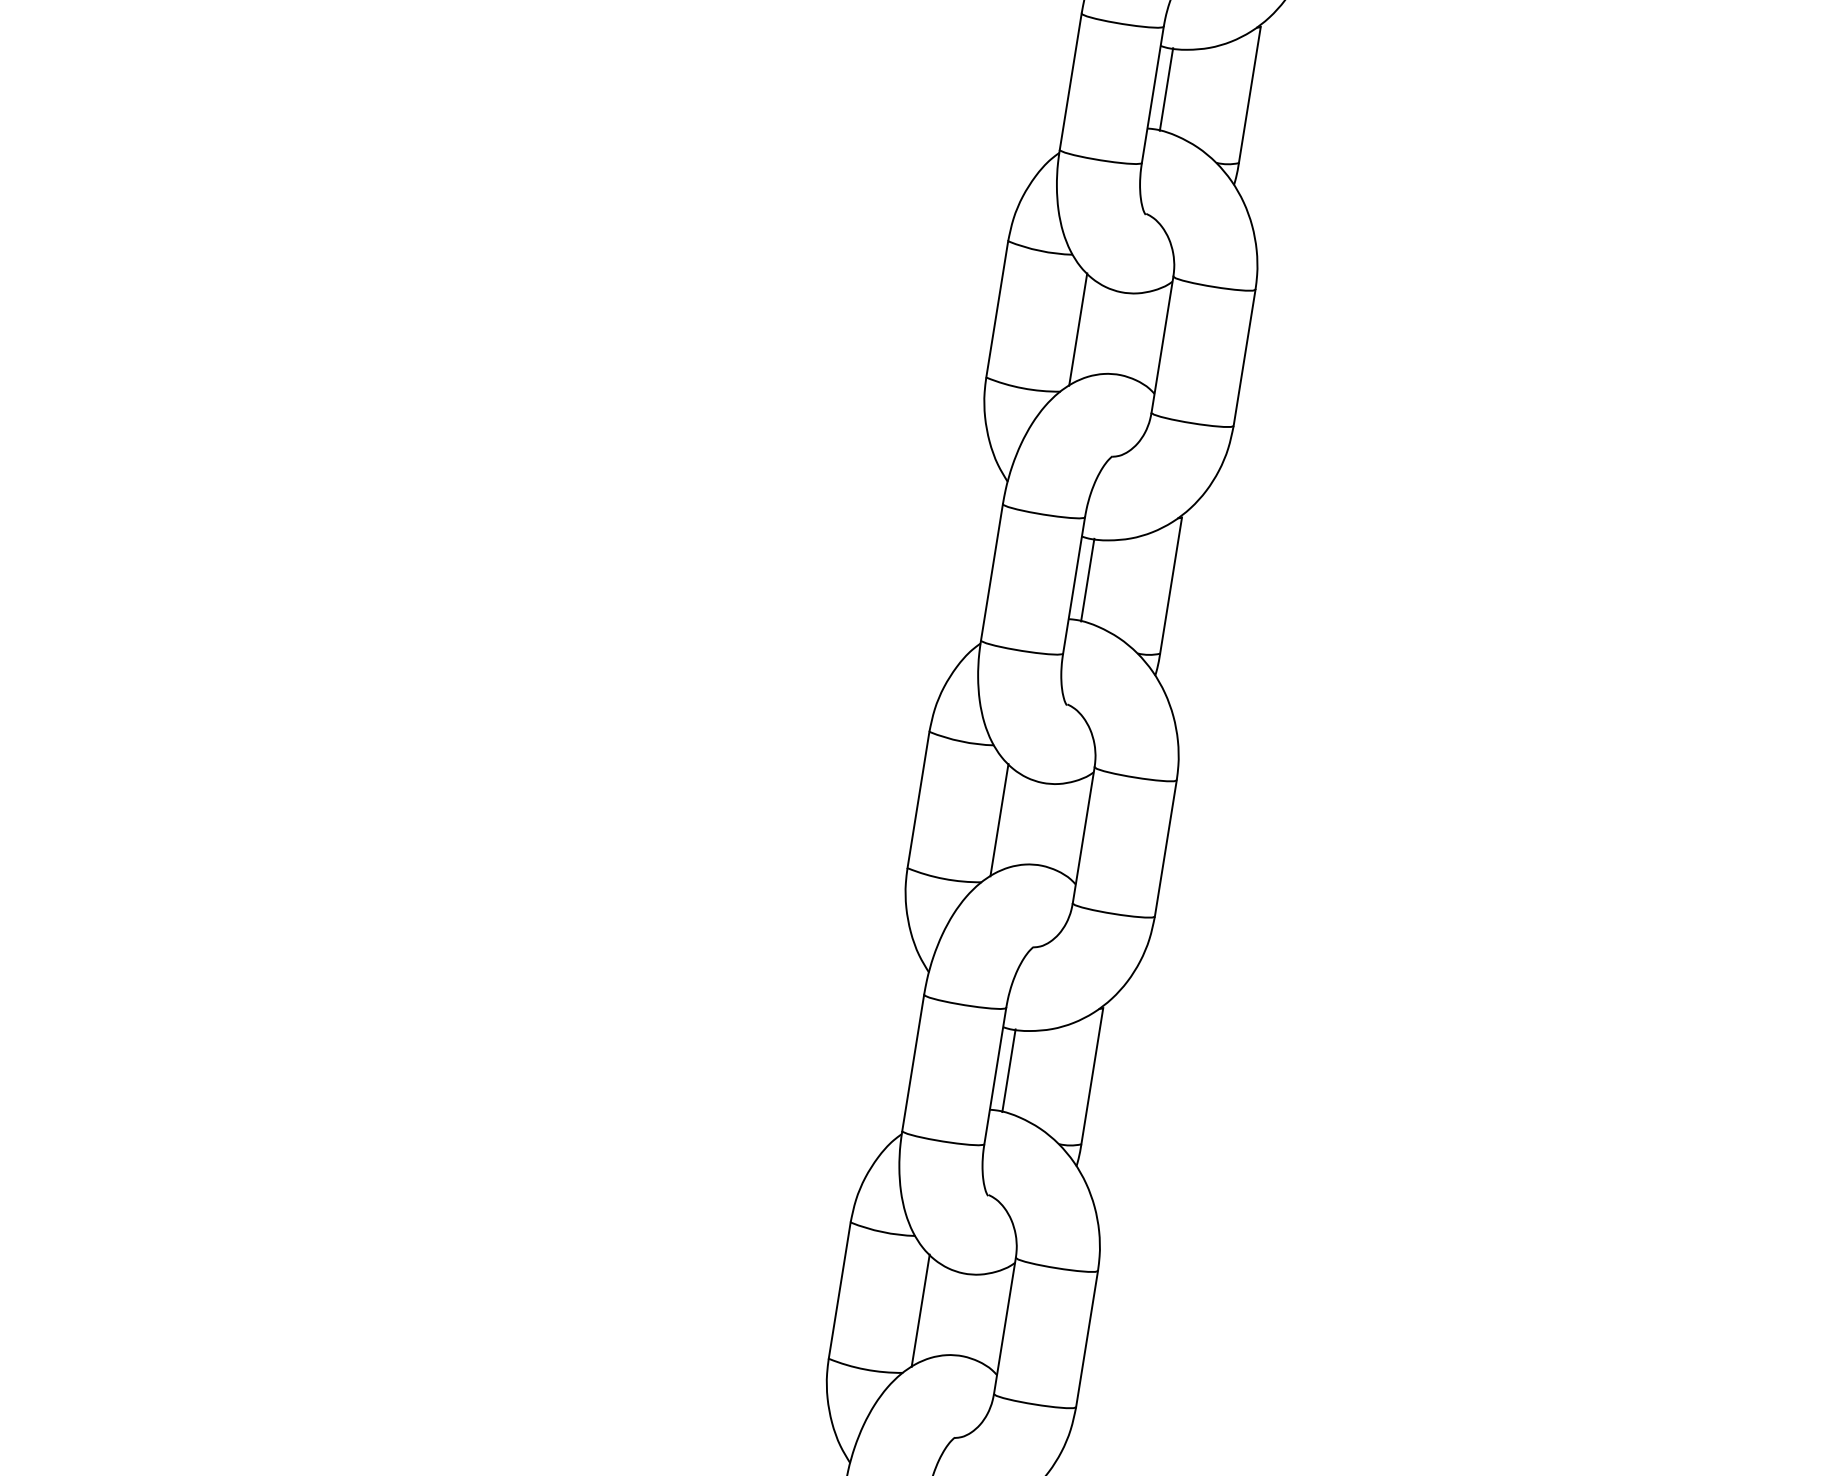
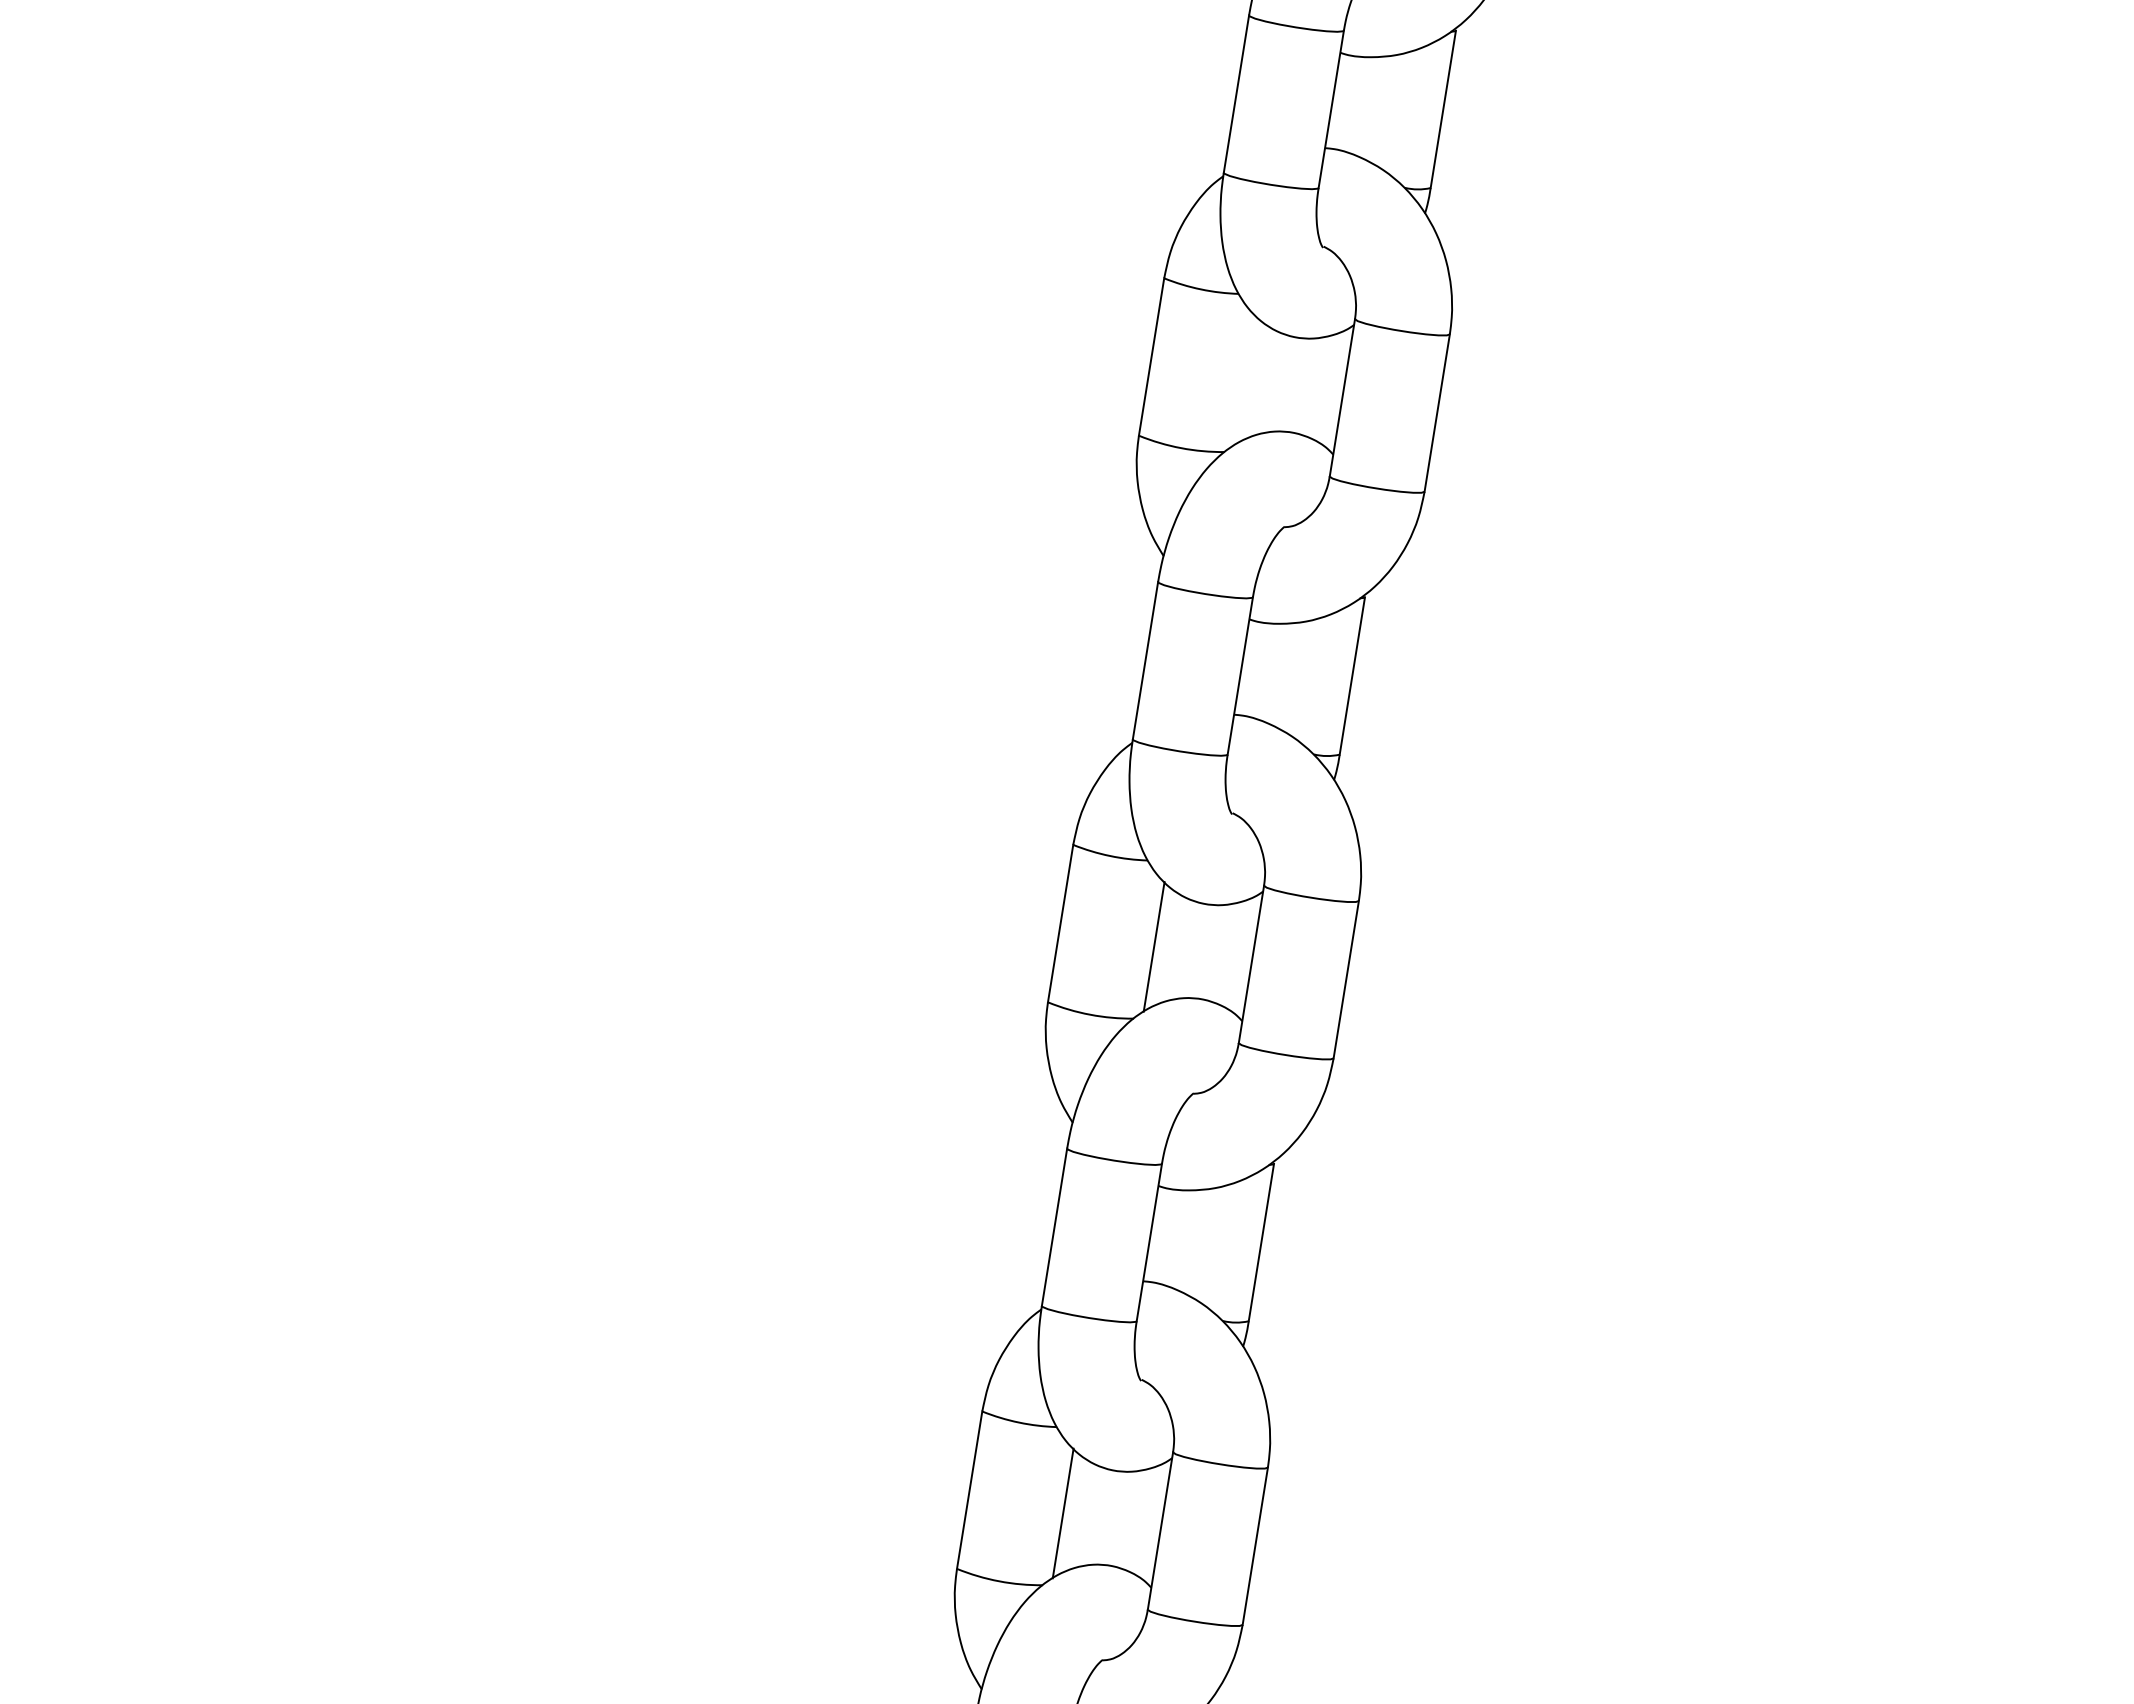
line: (1166, 89) -> (1346, 102), removed
line: (1077, 329) -> (1244, 380), removed
line: (1087, 579) -> (1255, 669), removed
line: (1008, 1070) -> (1164, 1235), removed

